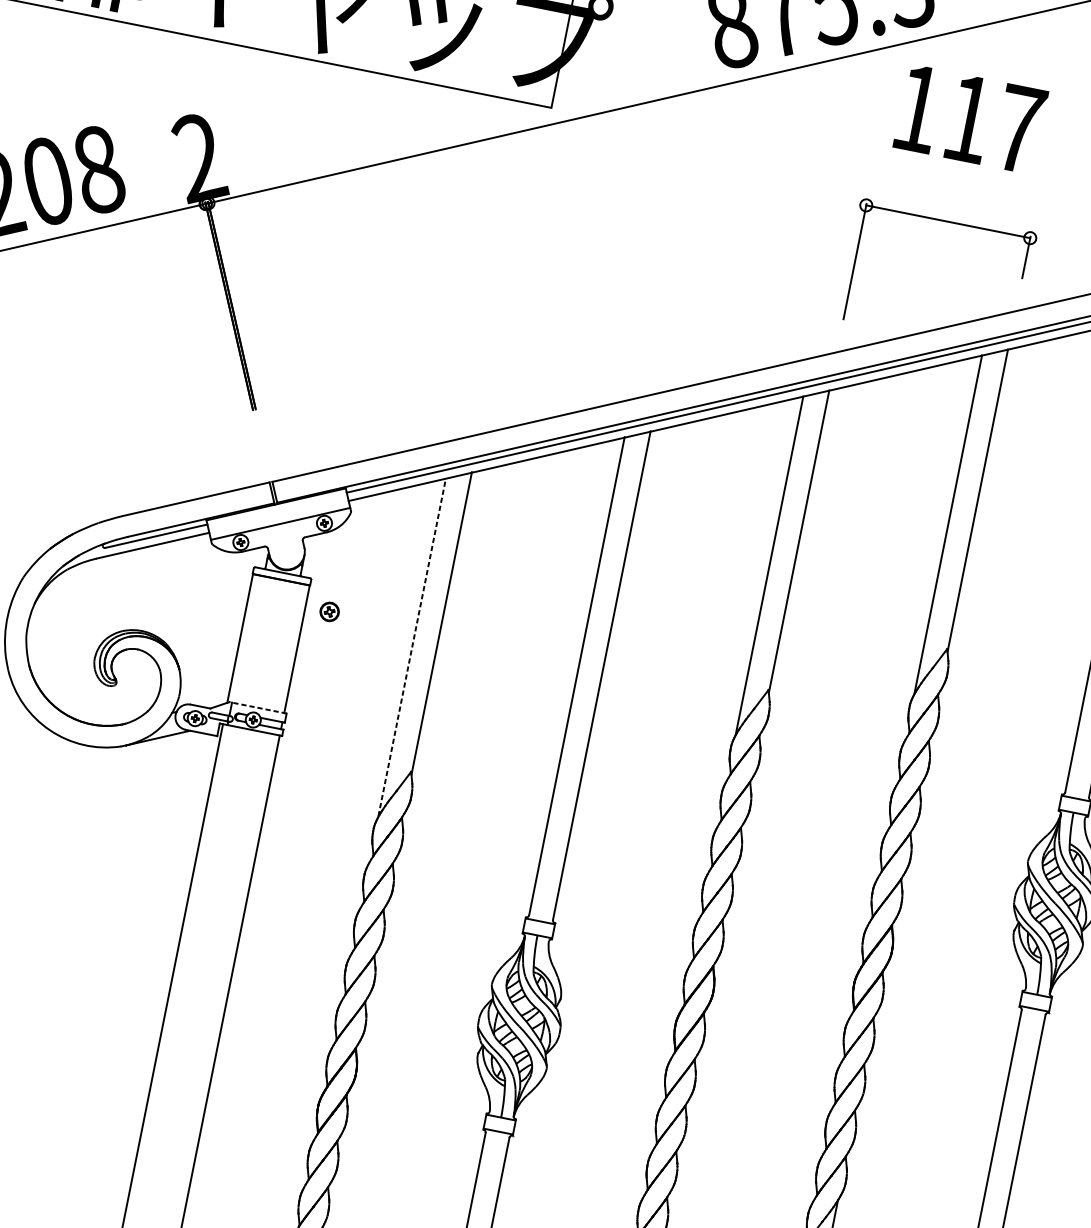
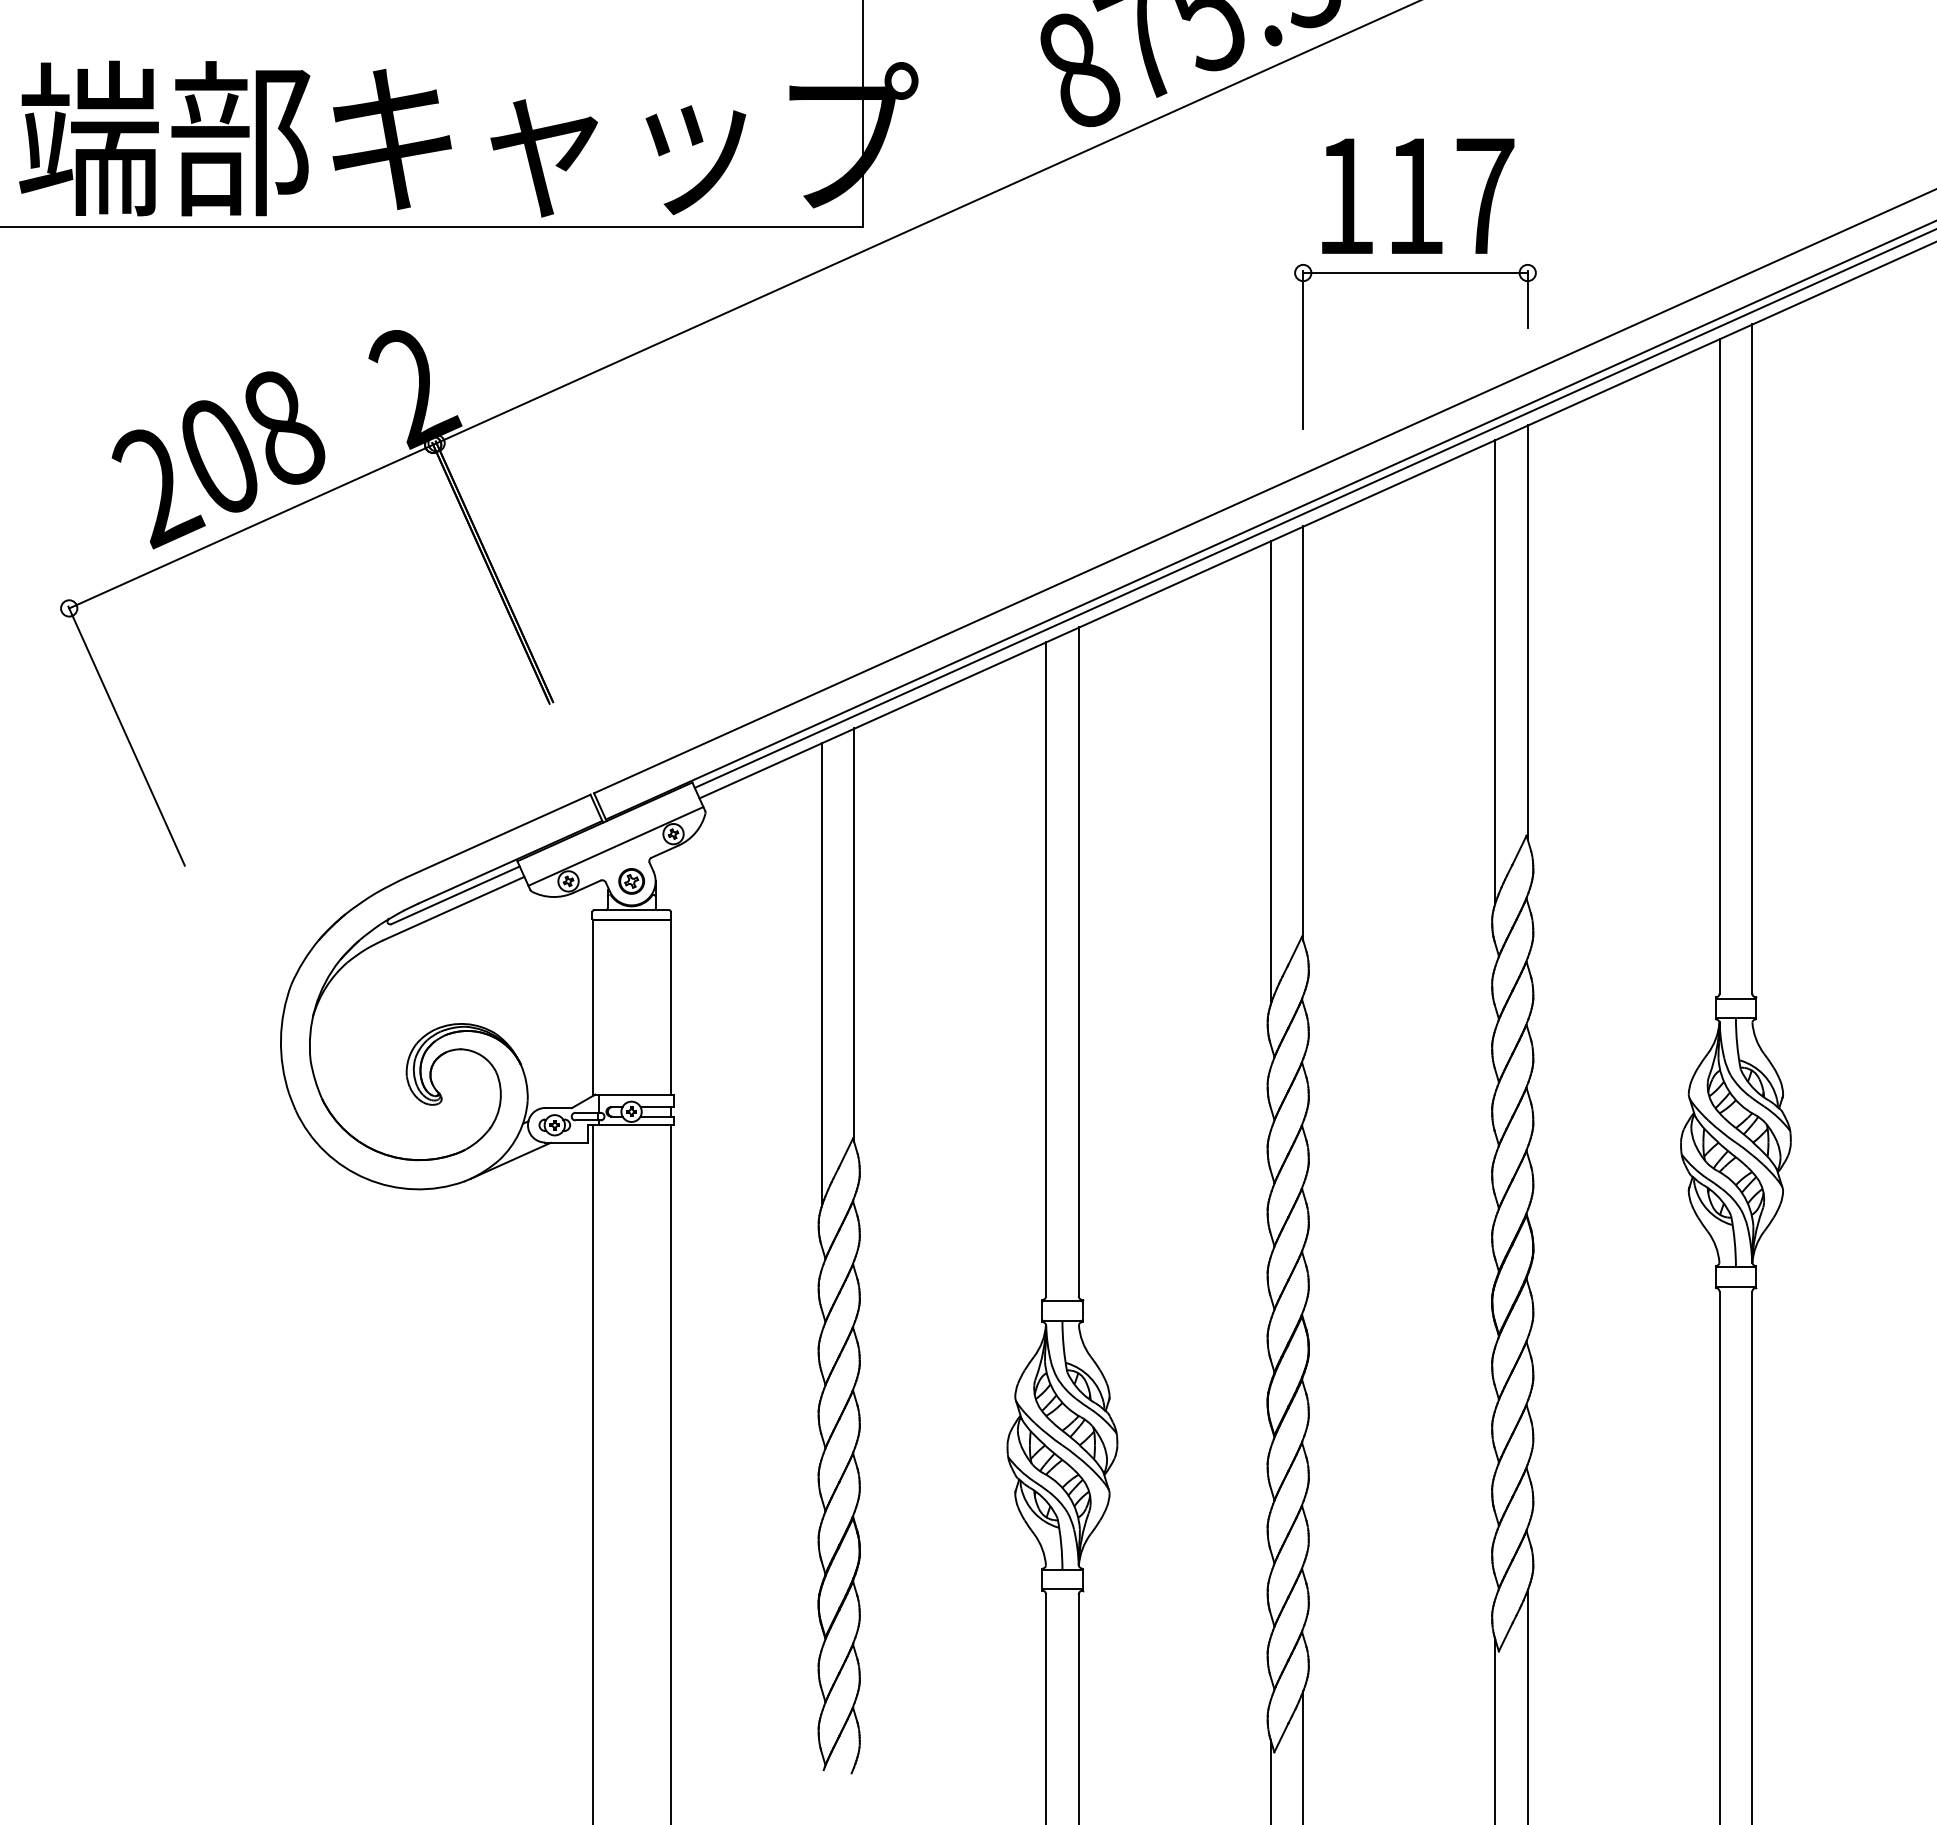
text: (971, 118) -> (1418, 195), moved
part: (329, 611) -> (631, 881), moved
line: (412, 646) -> (821, 973), dashed -> solid
line: (257, 707) -> (634, 1094), dashed -> solid

